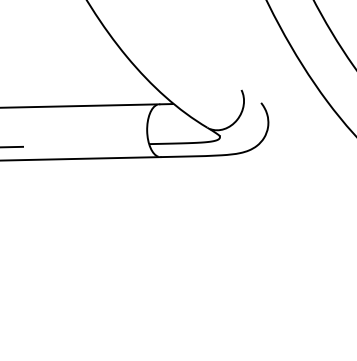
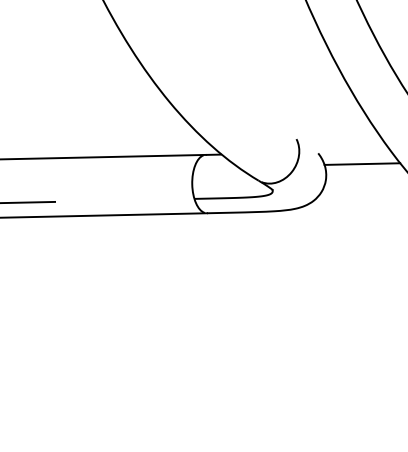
line: (301, 112) -> (362, 163), added

